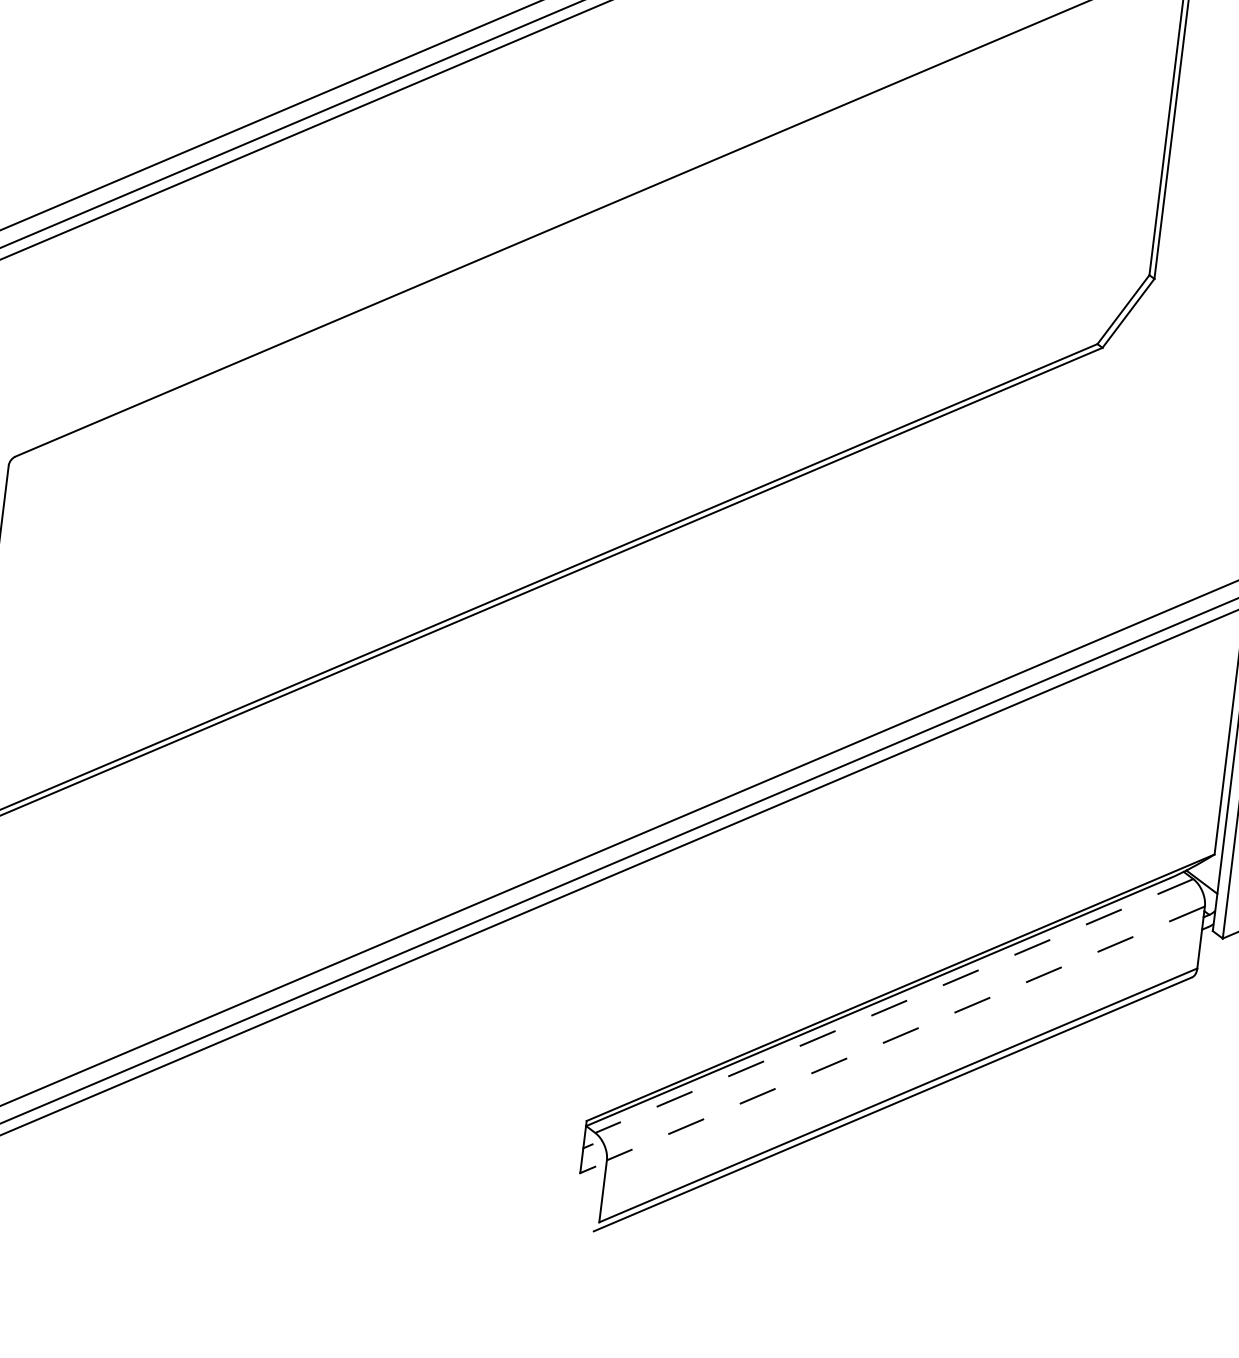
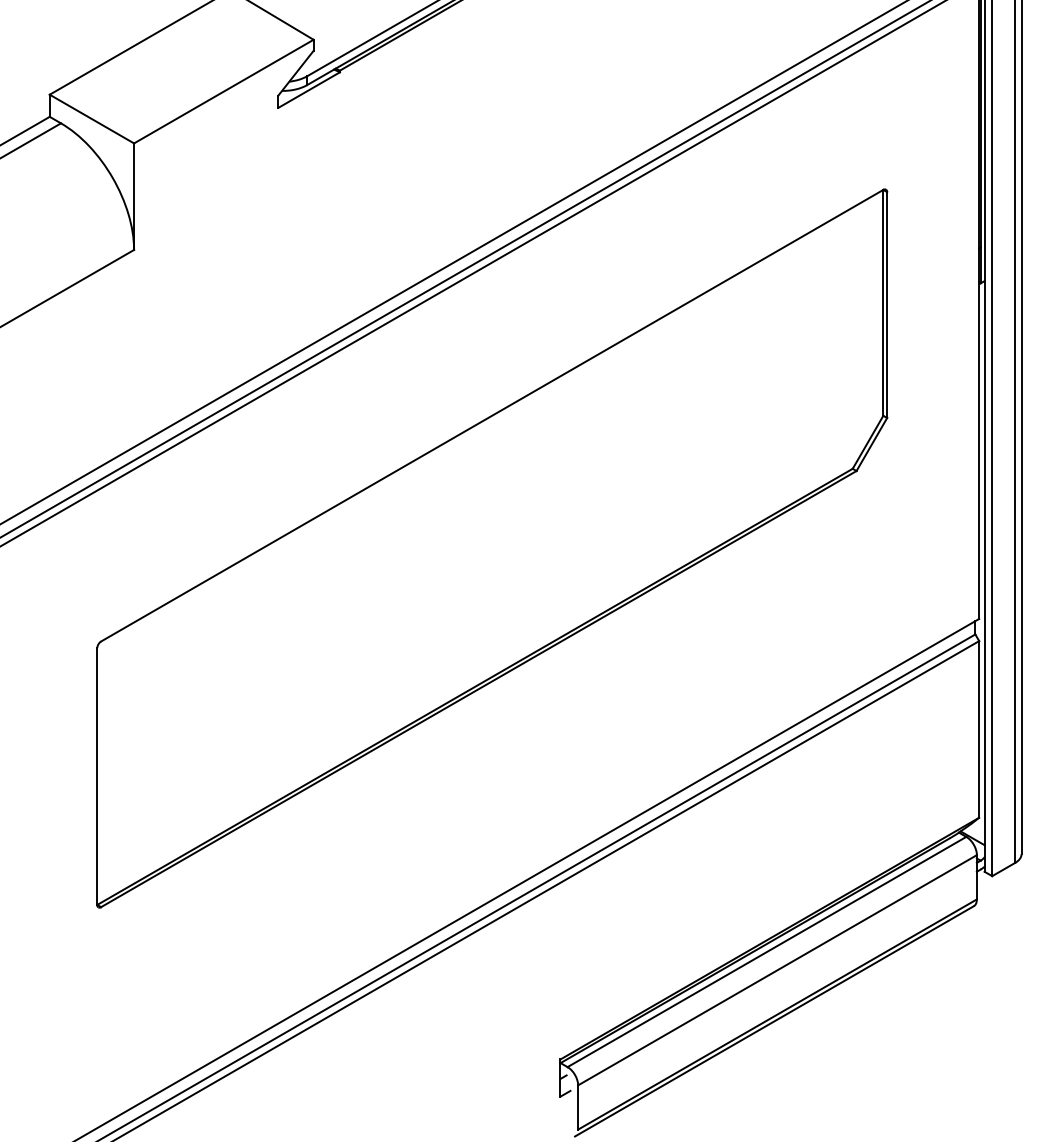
line: (893, 1006) -> (766, 952), dashed -> solid
line: (905, 1033) -> (777, 970), dashed -> solid

